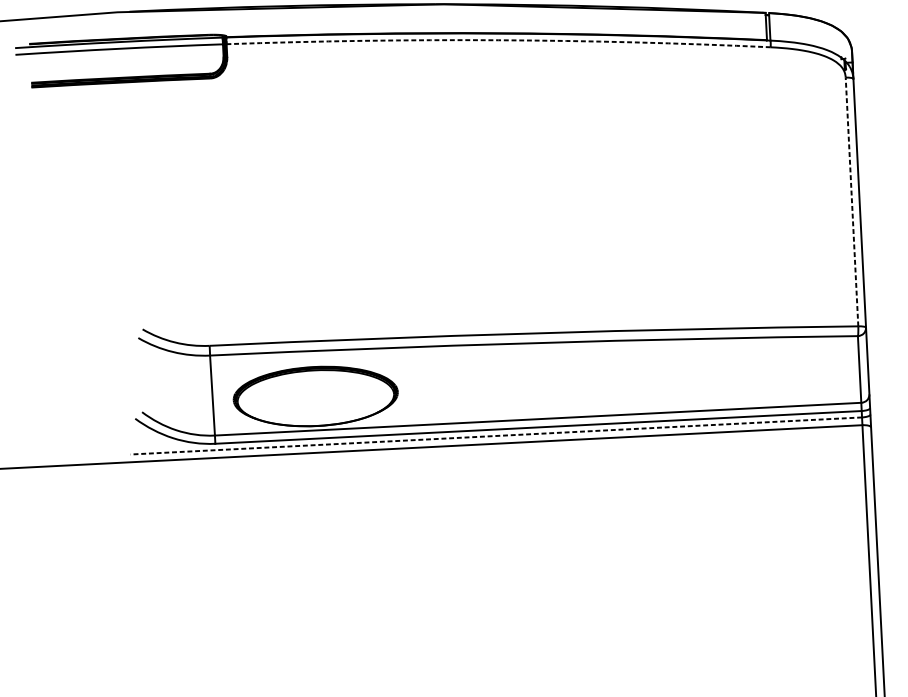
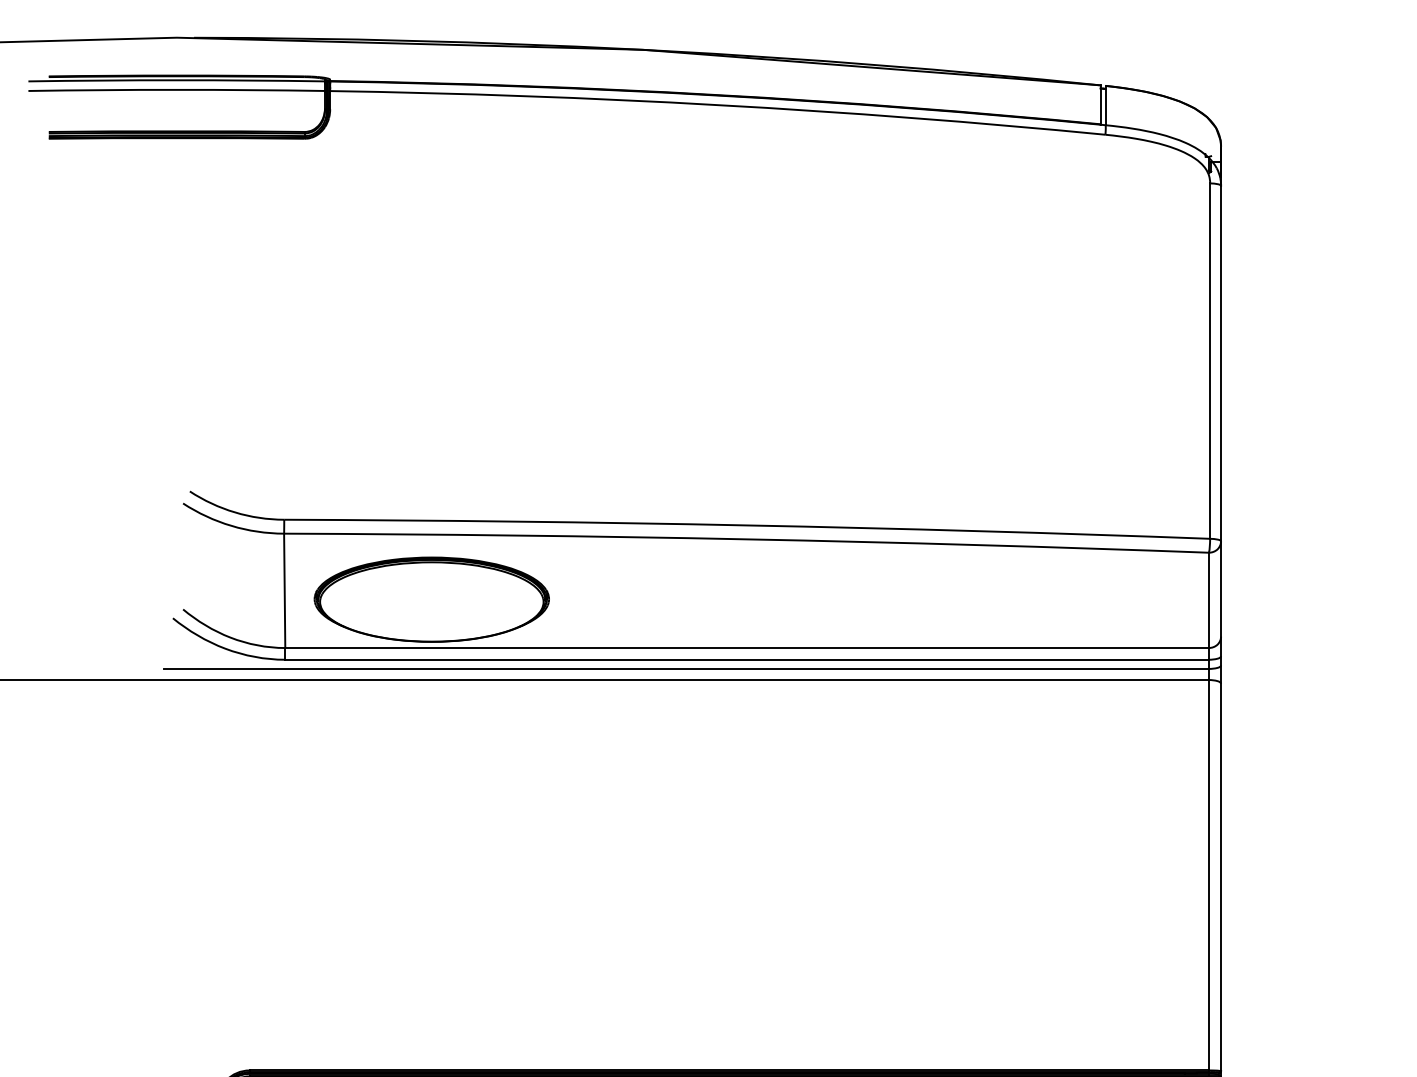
arc: (498, 40) -> (718, 105), dashed -> solid
line: (852, 202) -> (1210, 361), dashed -> solid
line: (496, 435) -> (686, 668), dashed -> solid

